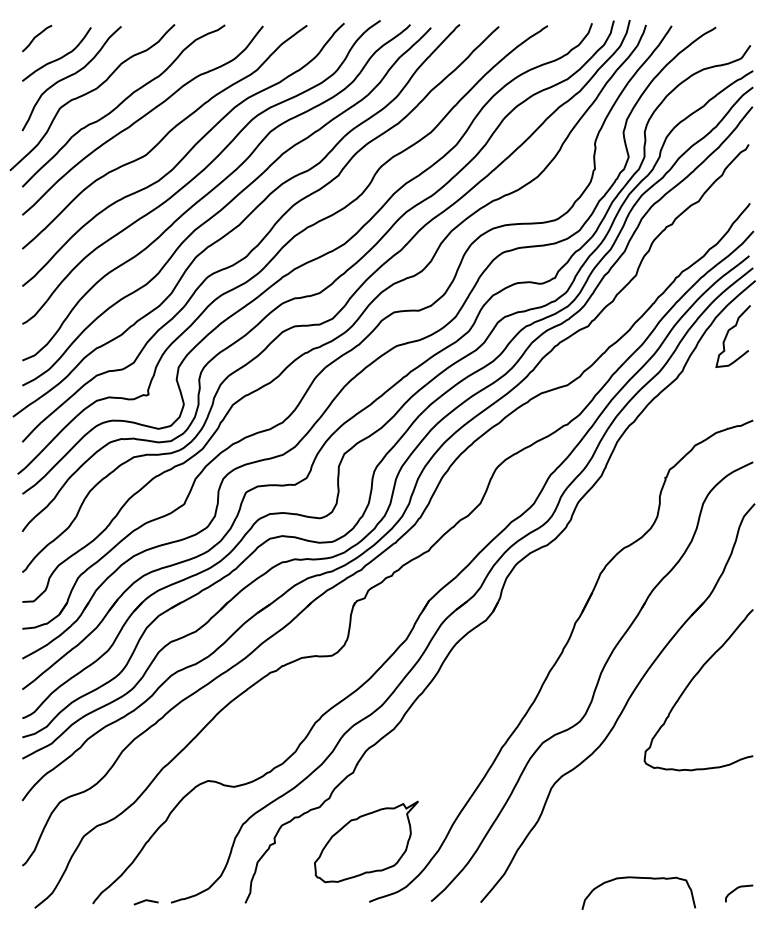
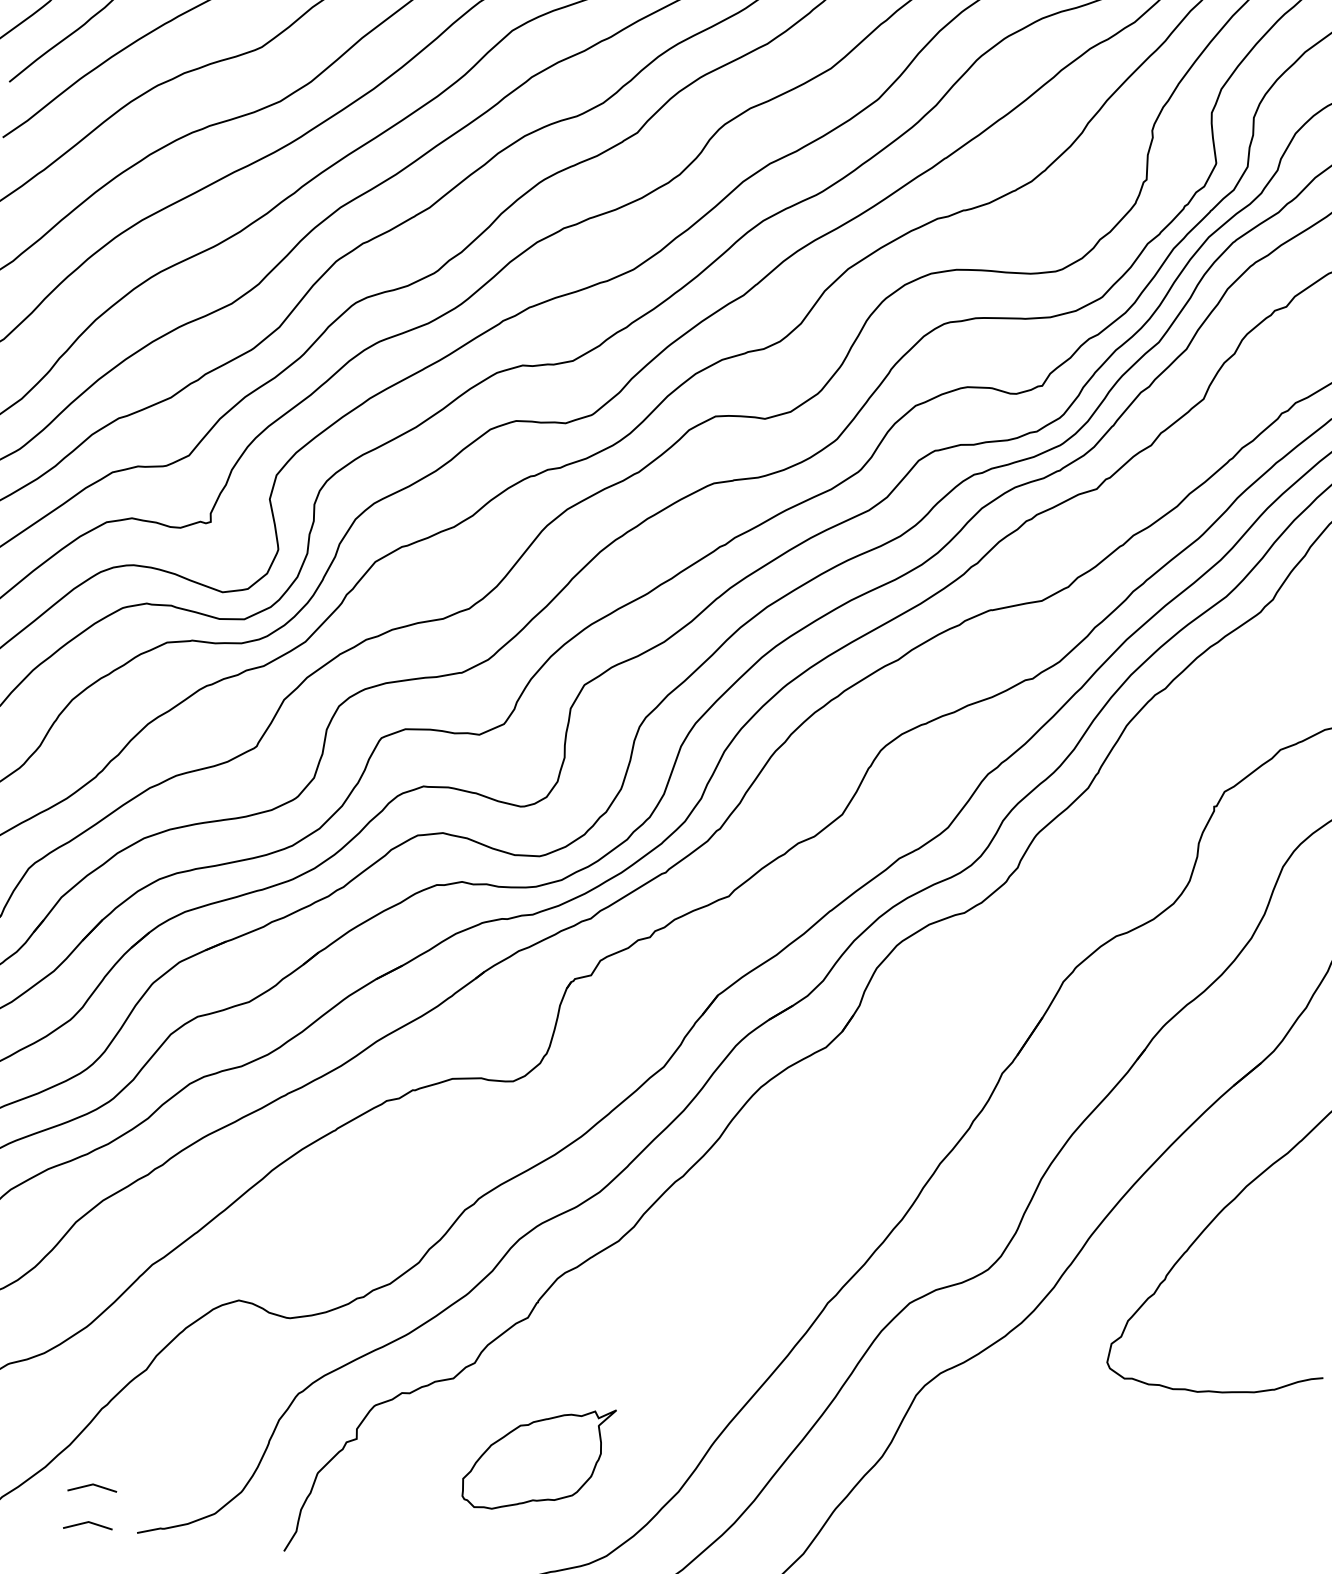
part: (366, 841) -> (538, 1457), size x0.7
line: (145, 882) -> (91, 1486), added

